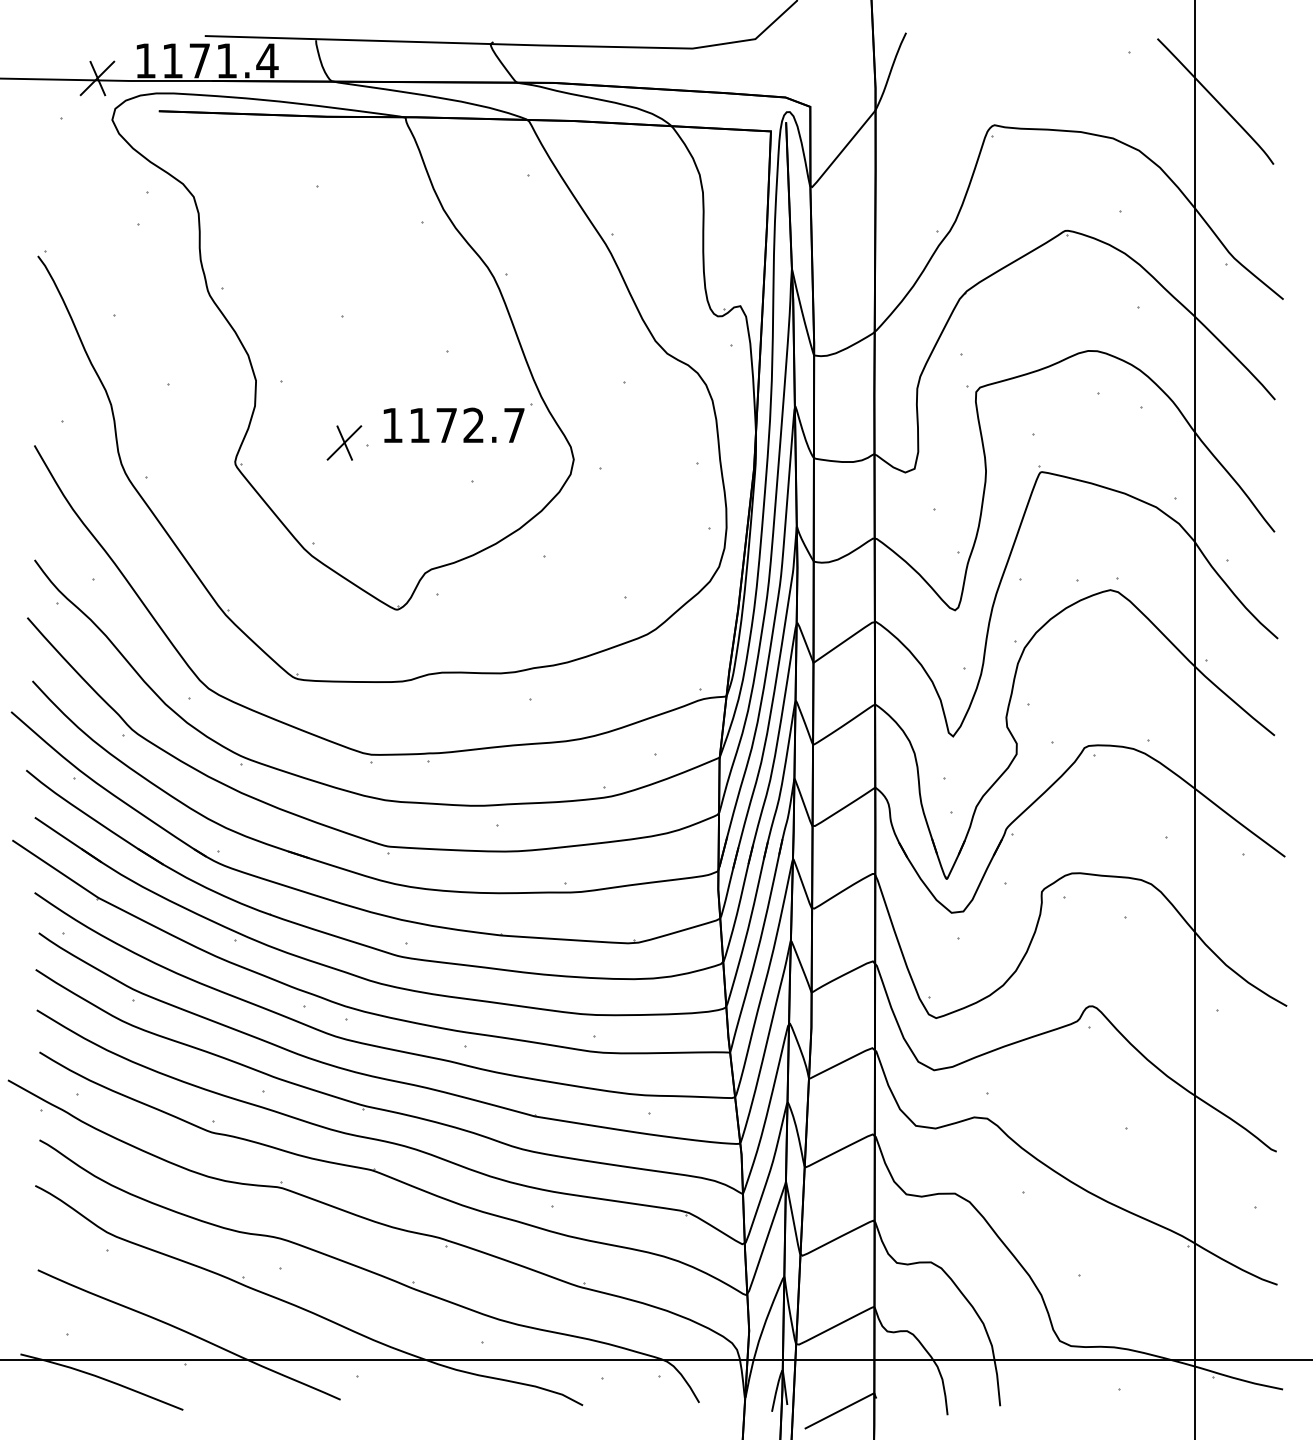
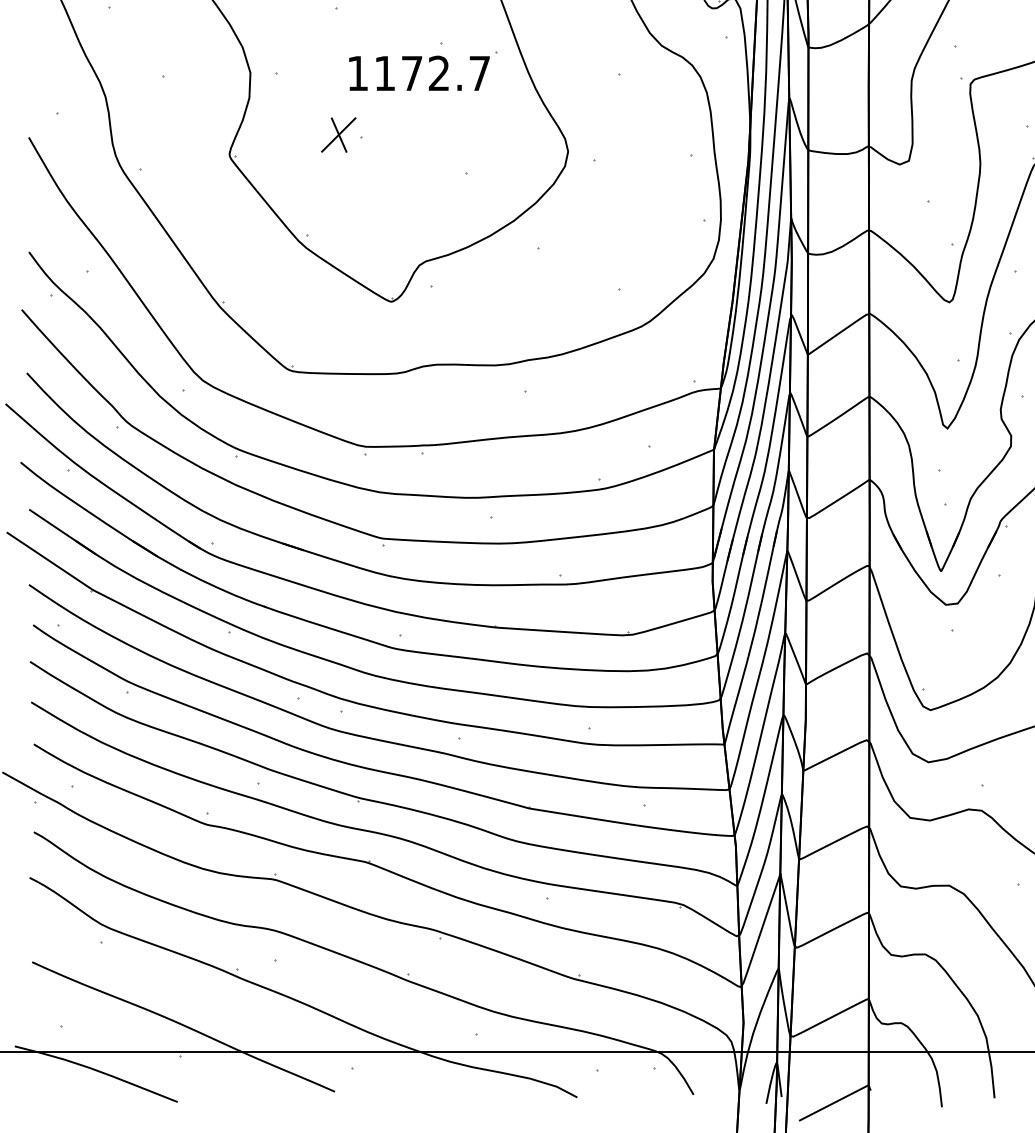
part: (457, 422) -> (422, 70), moved

